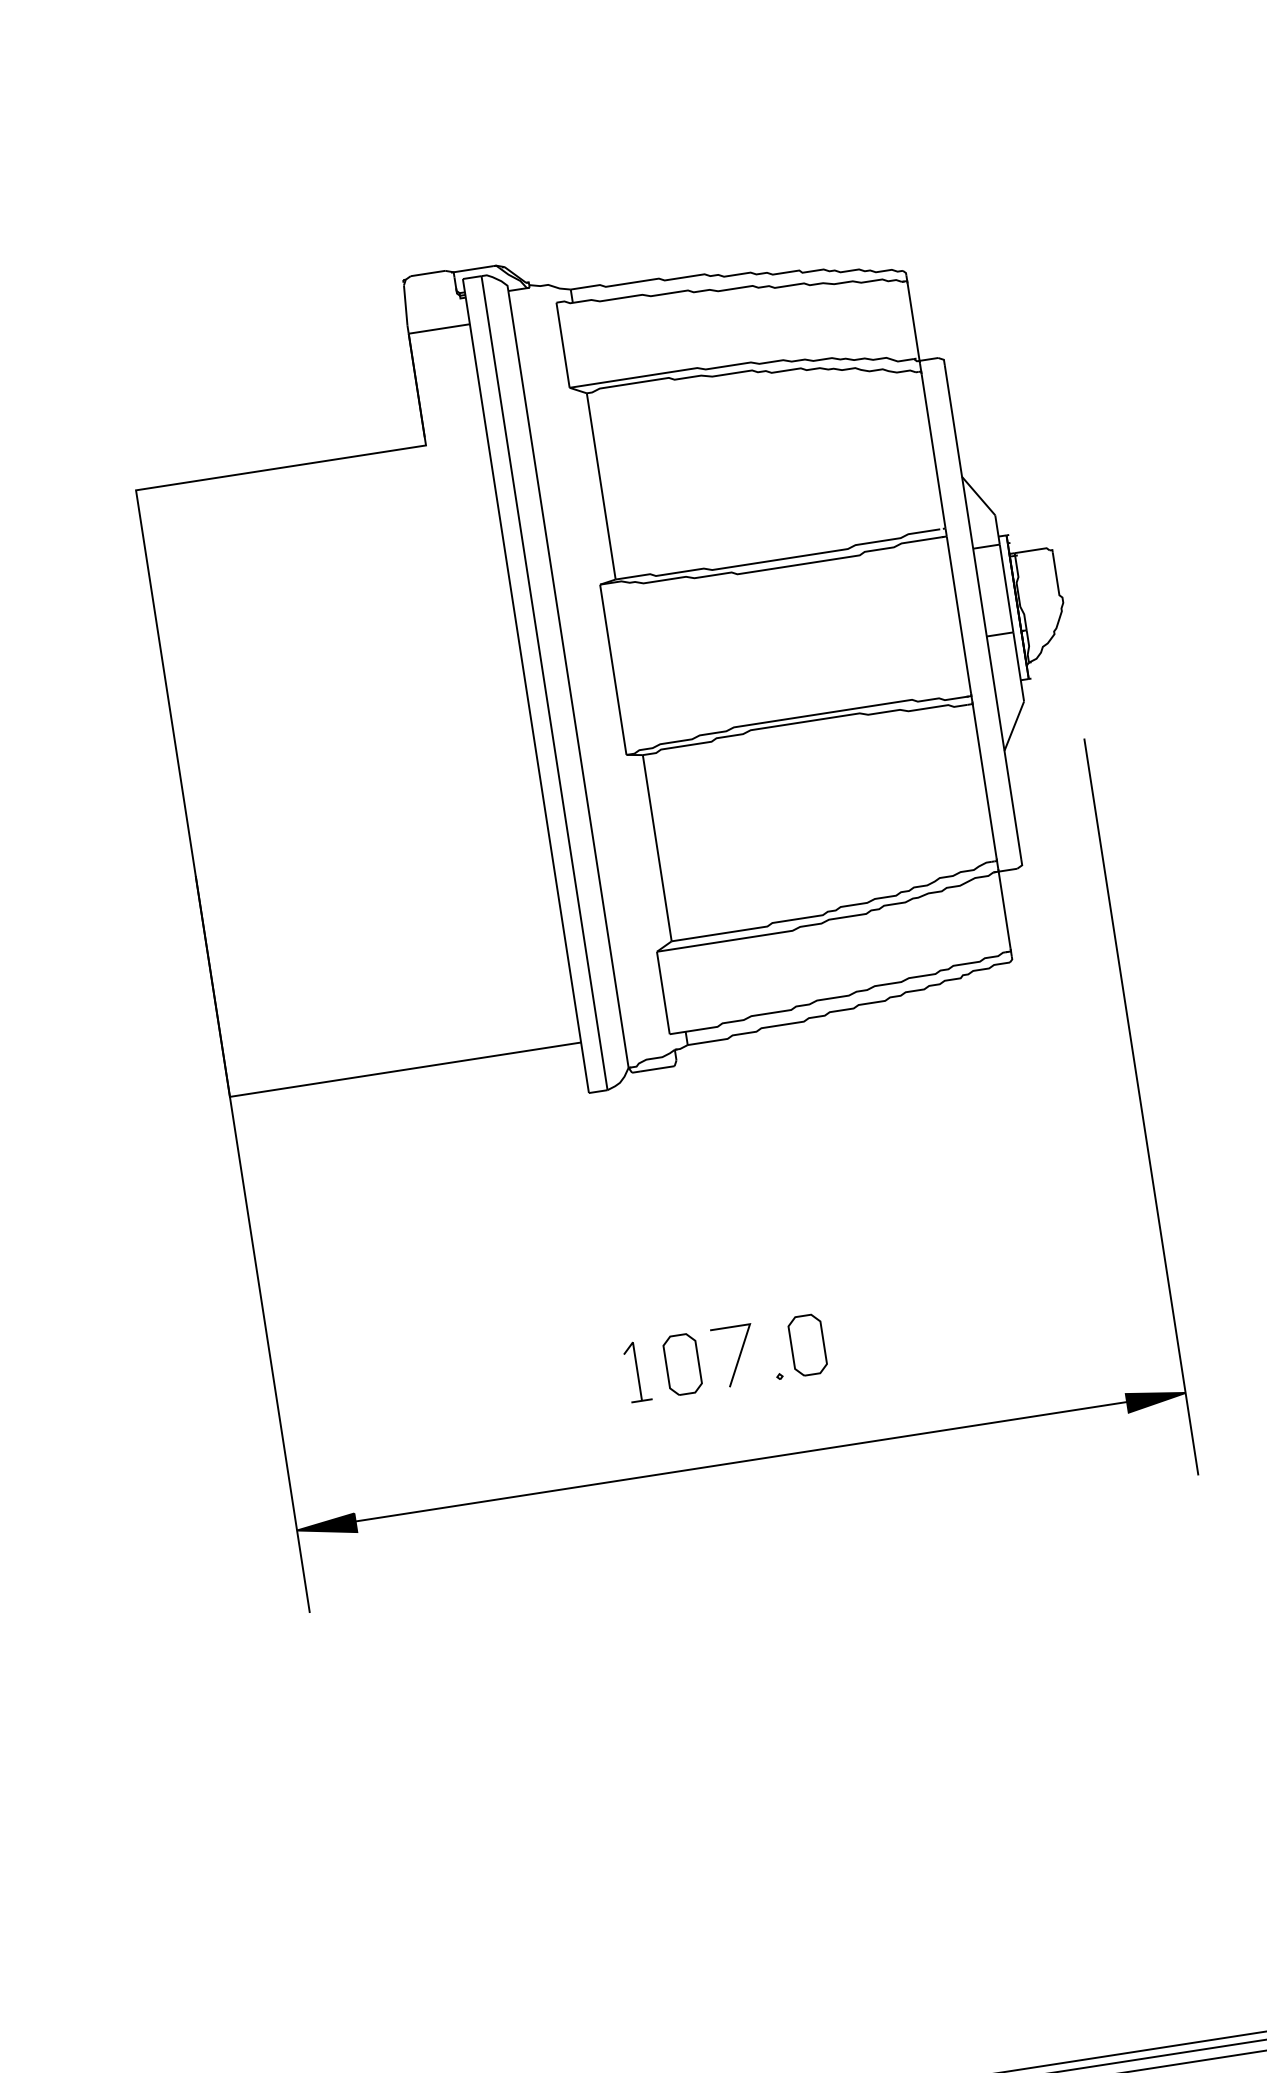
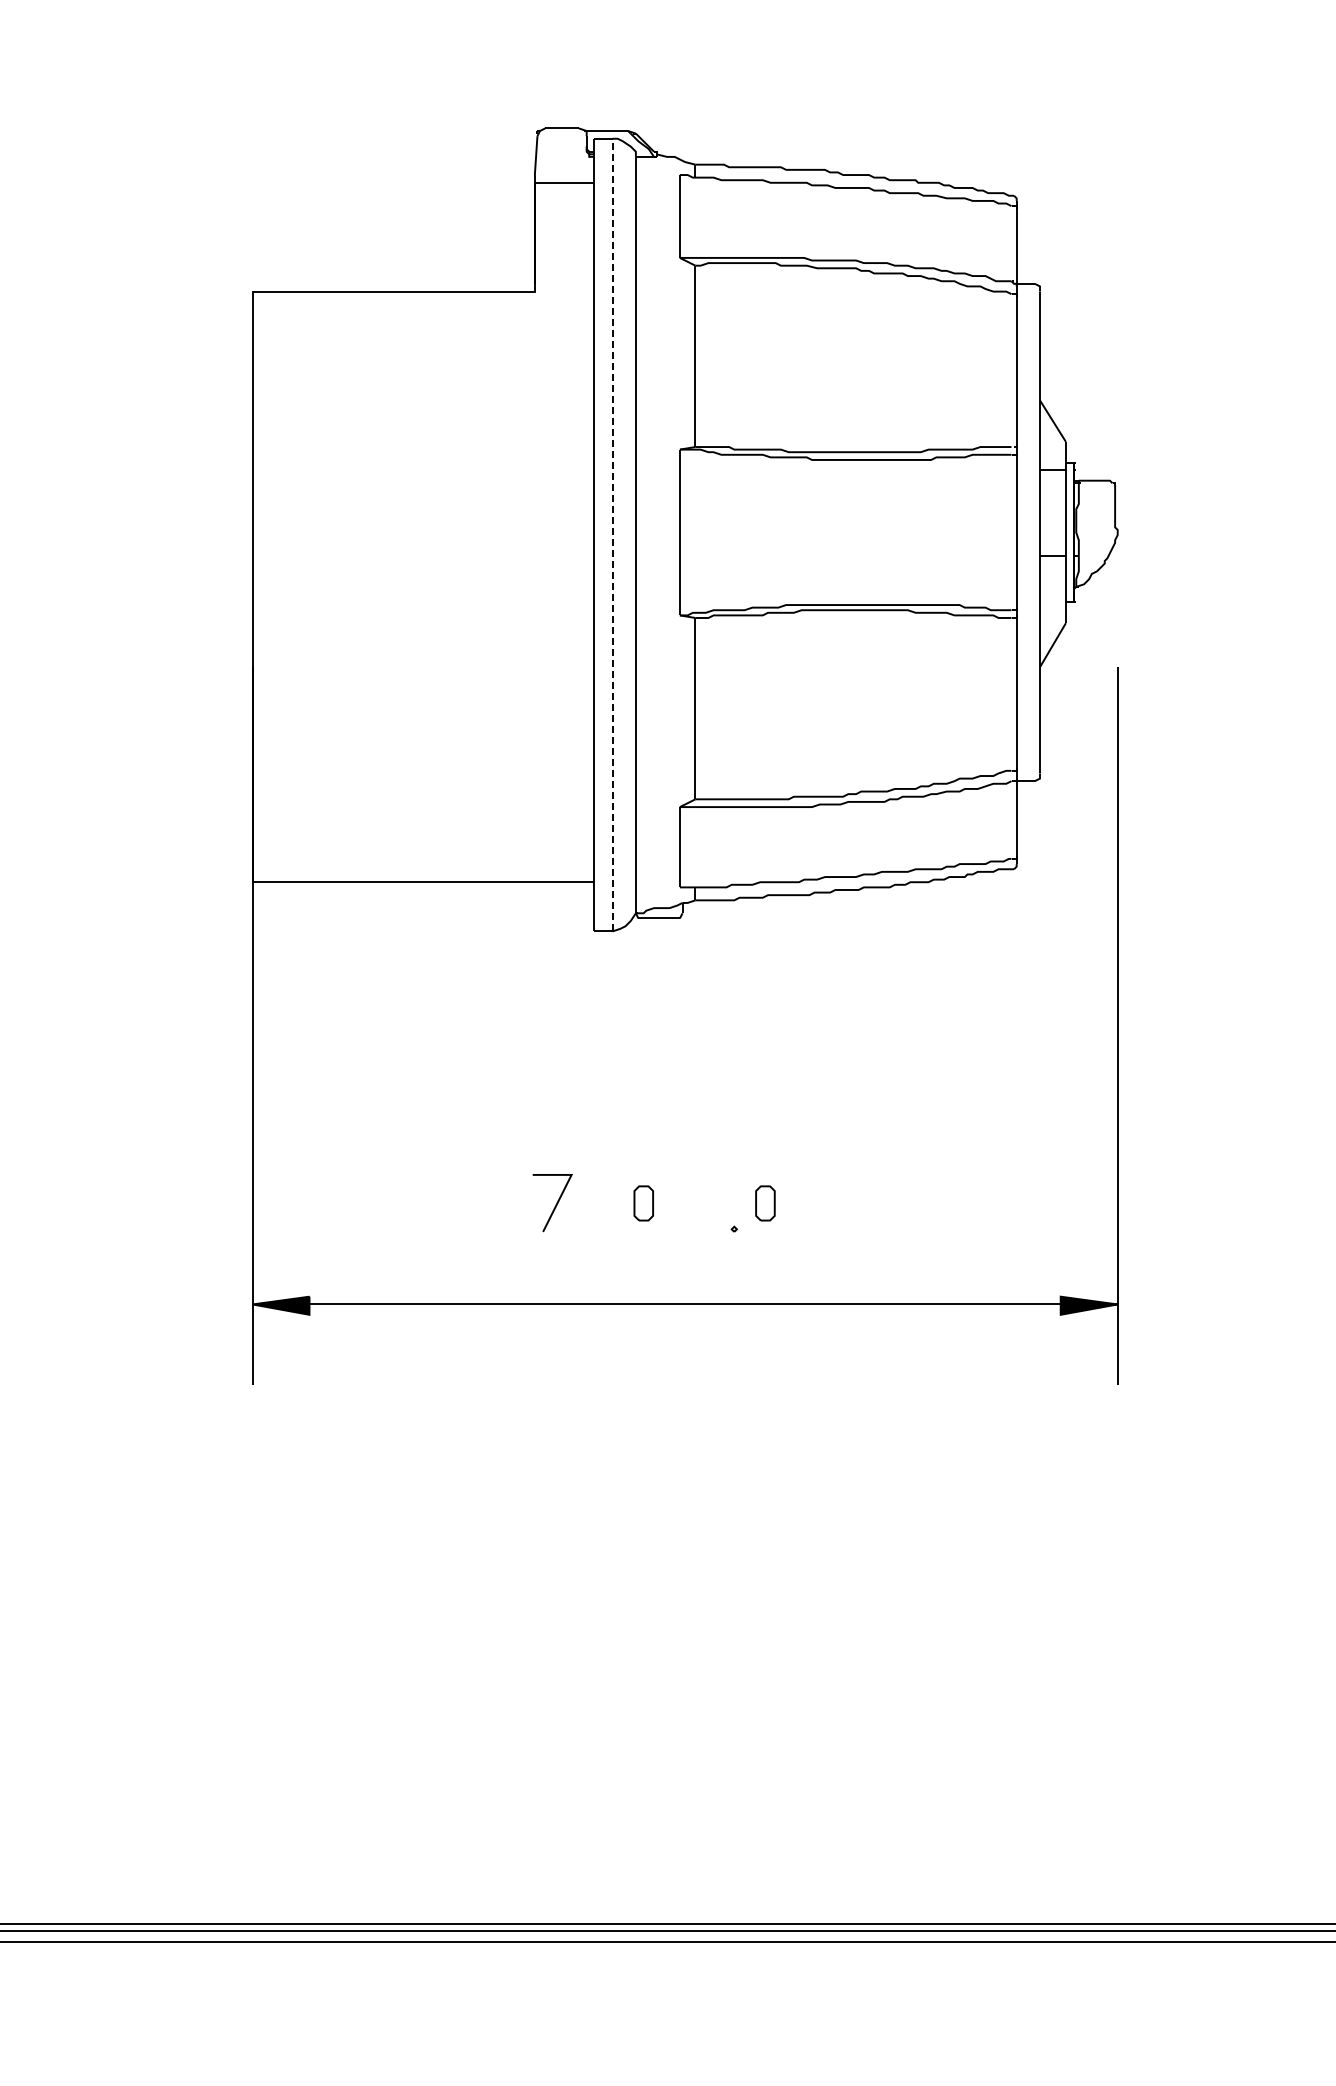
line: (544, 682) -> (612, 534), solid -> dashed
part: (807, 1345) -> (765, 1203), size x0.6
line: (738, 1357) -> (555, 1204), moved
part: (682, 1364) -> (643, 1203), size x0.6
part: (636, 1371) -> (598, 1203), removed

